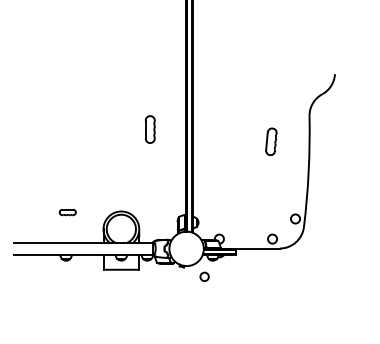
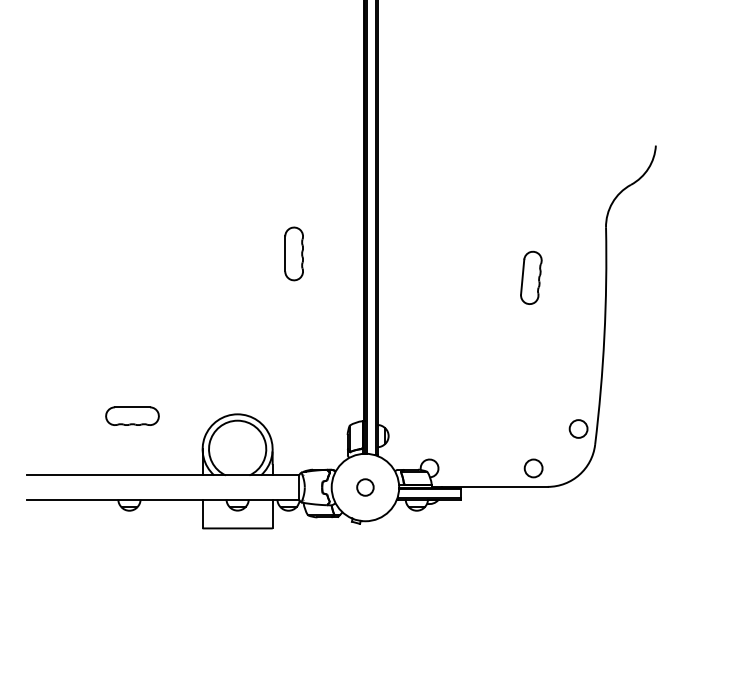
part: (67, 212) -> (132, 416), size x1.67
circle: (204, 276) -> (365, 486), moved

